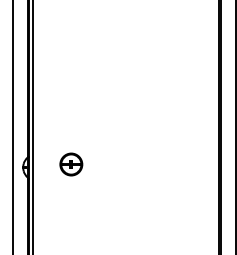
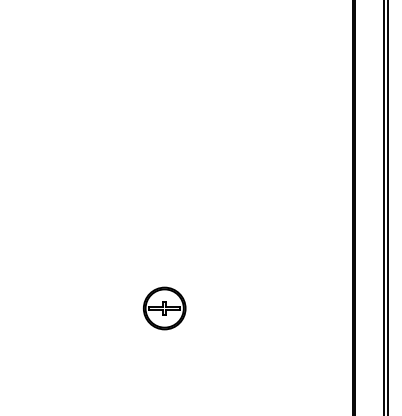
part: (71, 164) -> (165, 308), moved

